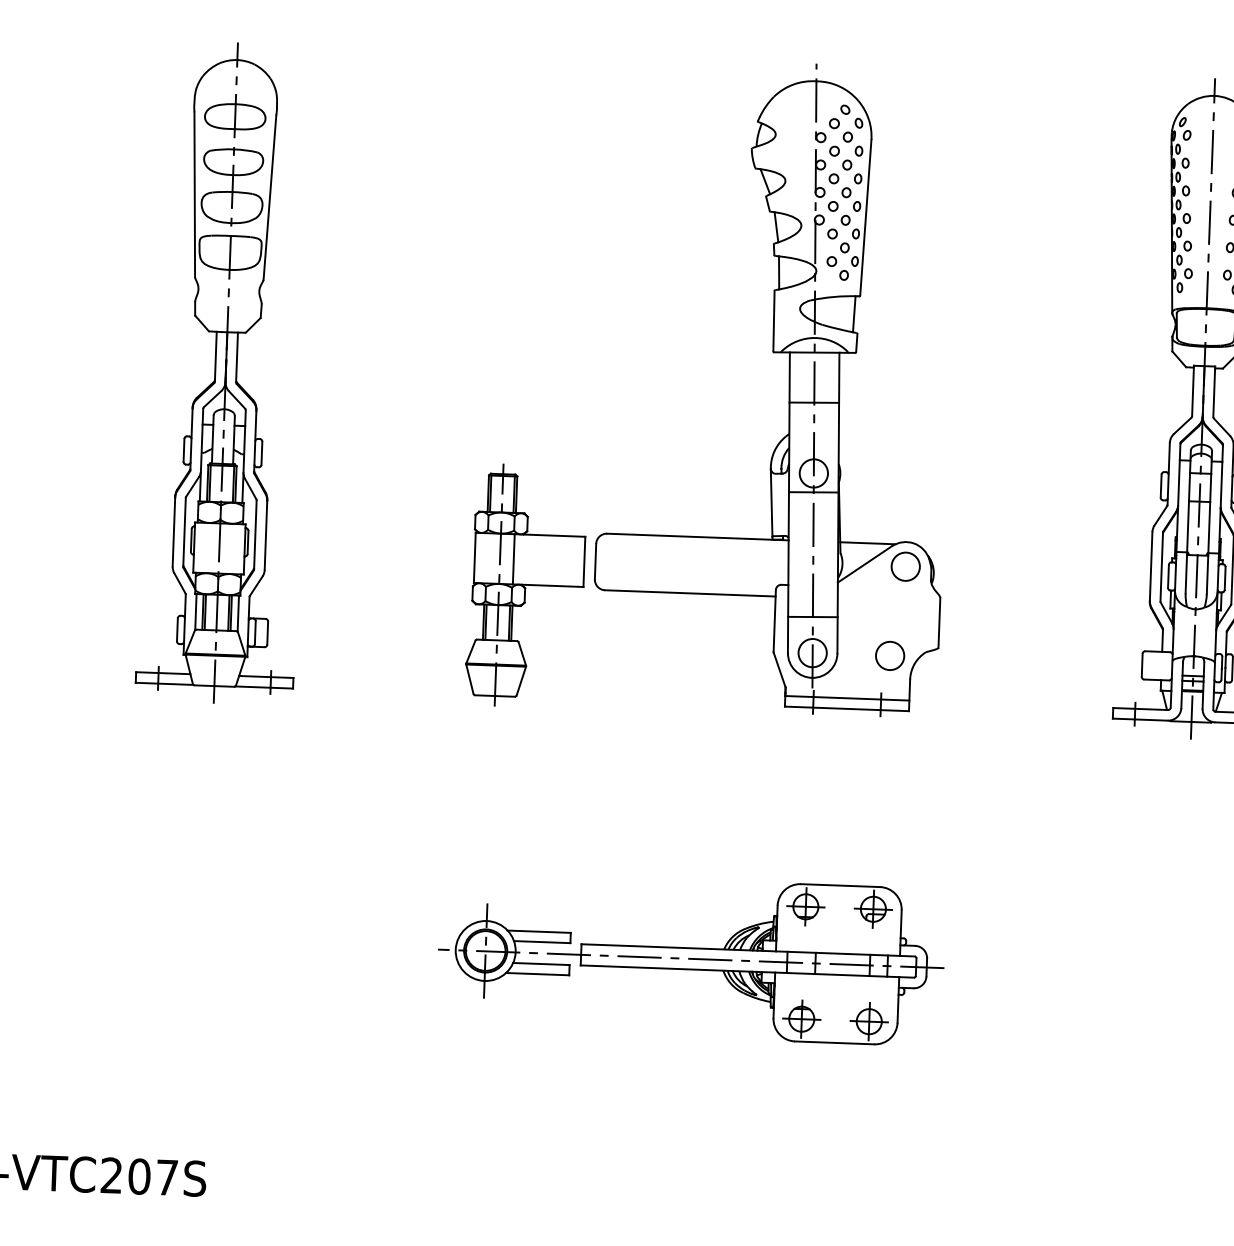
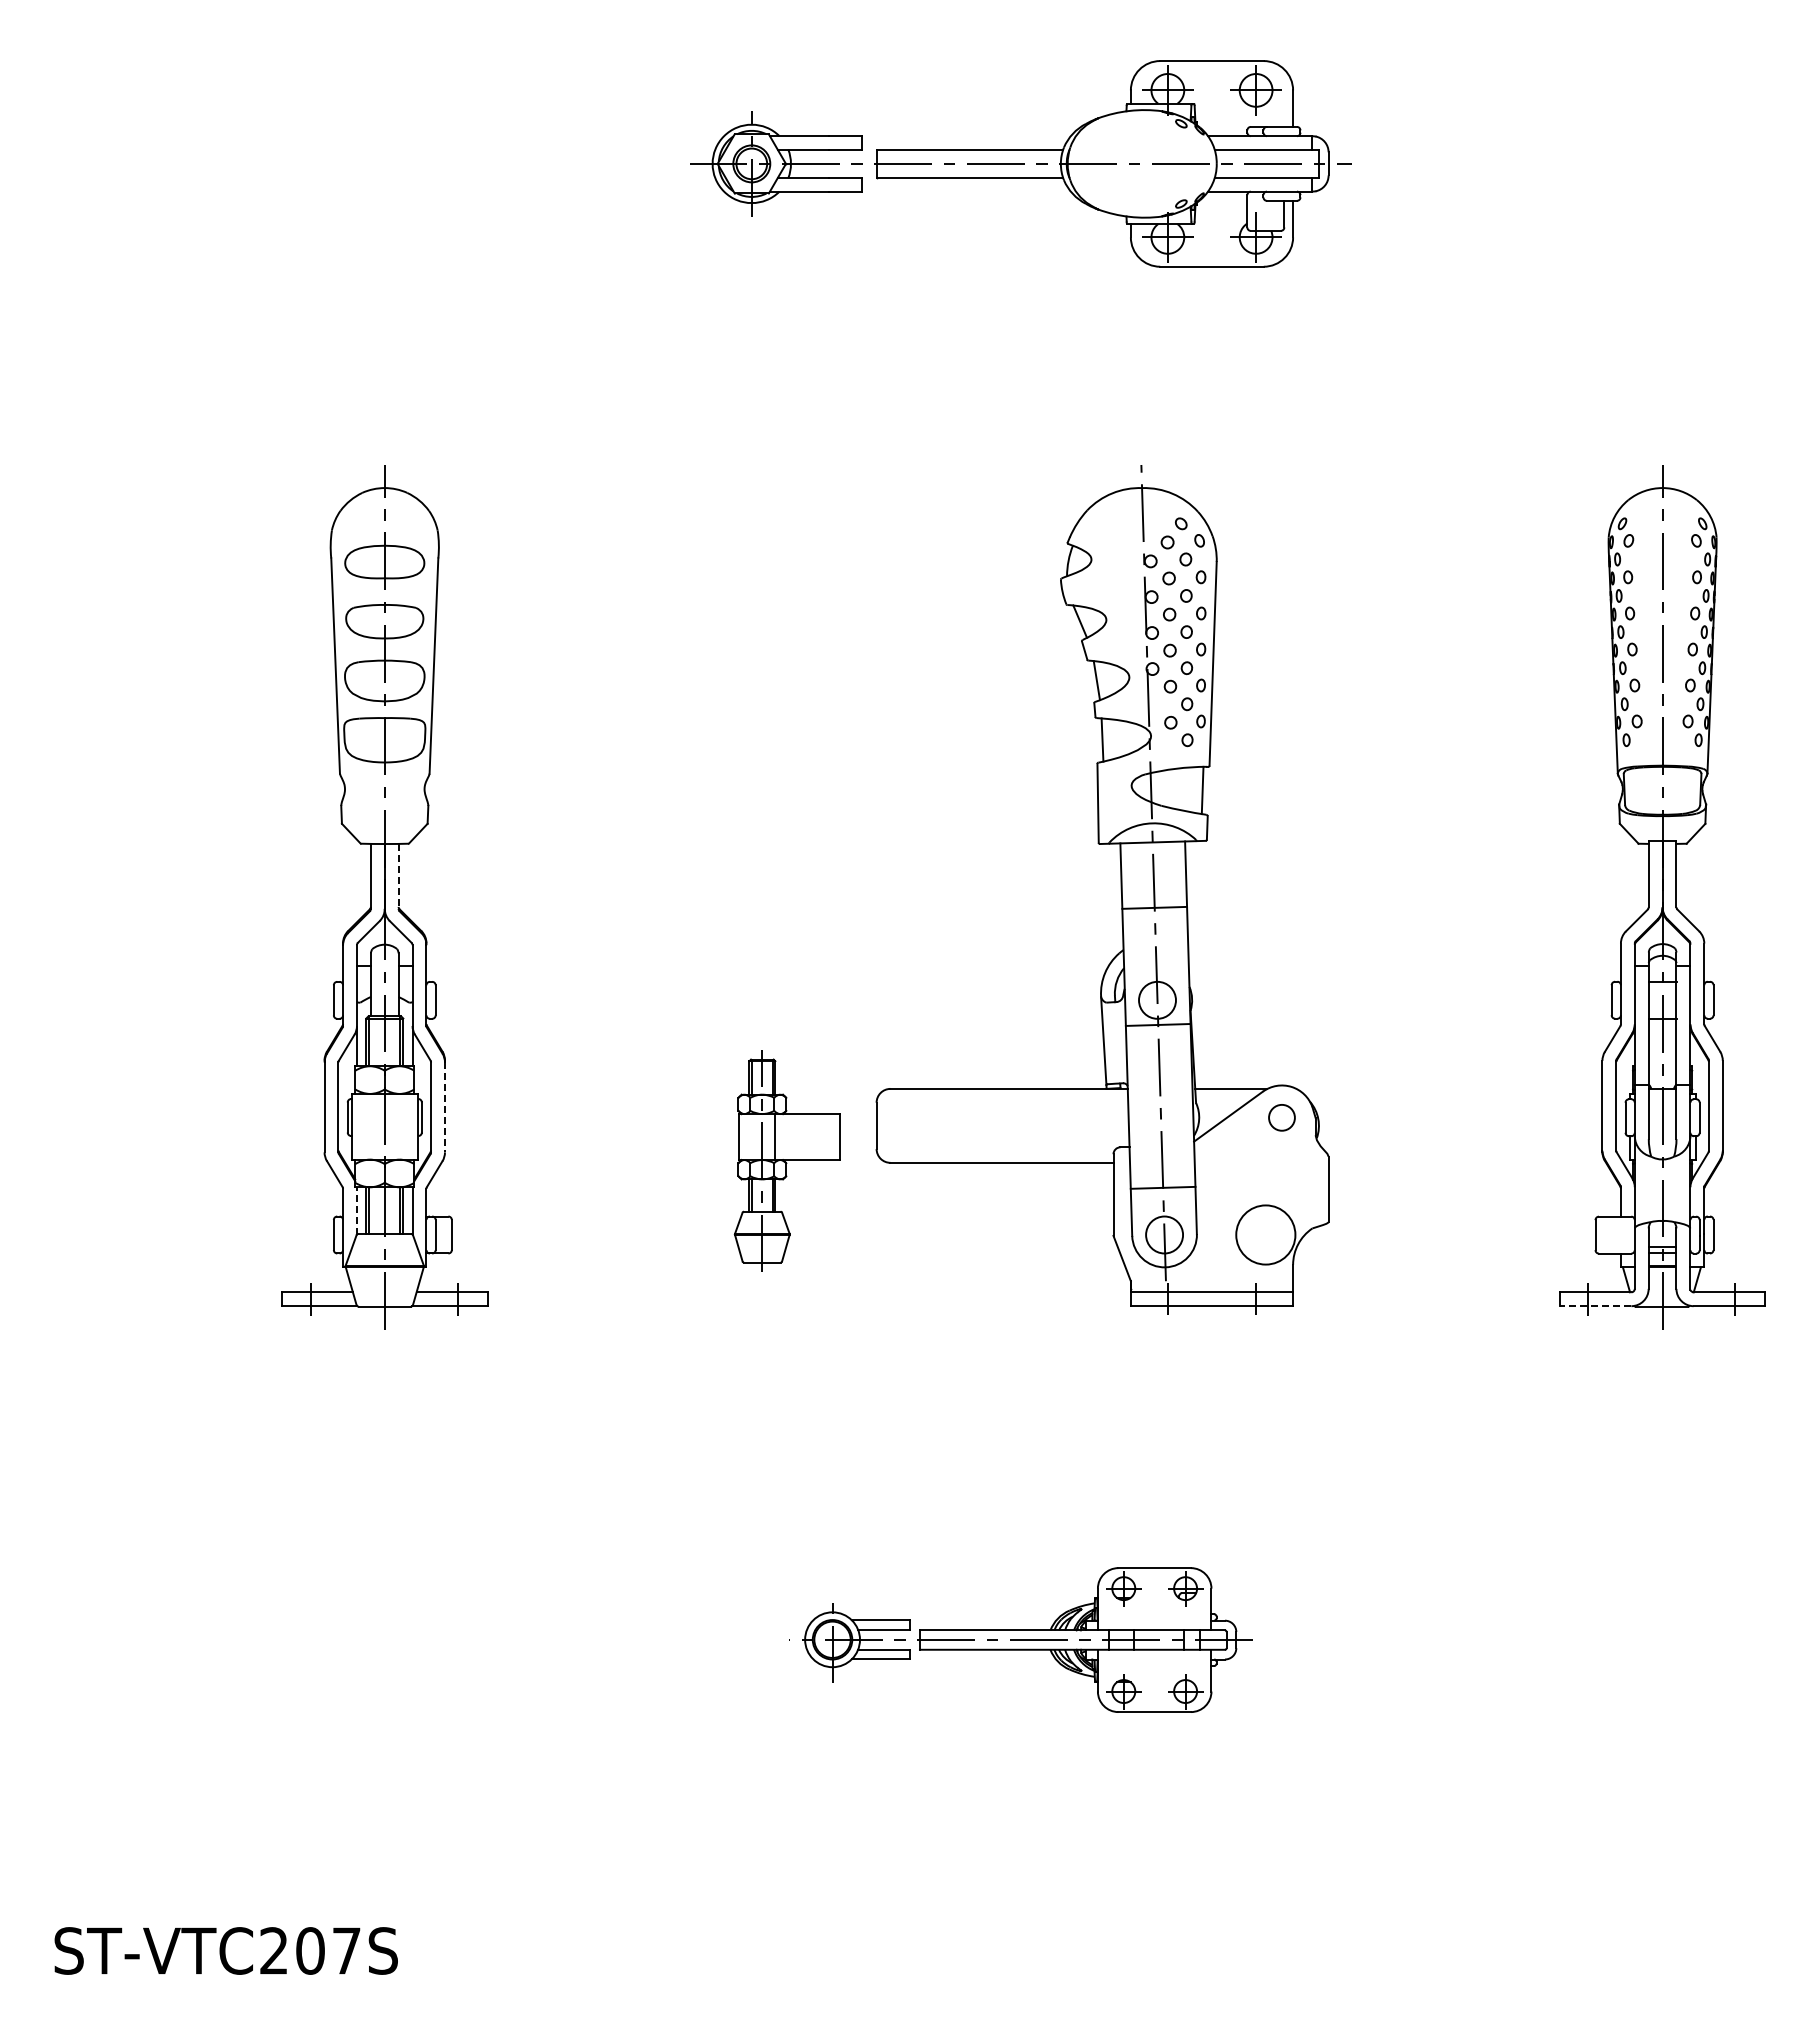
line: (236, 357) -> (398, 876), solid -> dashed
line: (265, 535) -> (444, 1107), solid -> dashed
circle: (905, 566) -> (1281, 1117), size x0.7
part: (525, 585) -> (786, 1160), size x0.7
line: (196, 611) -> (357, 1210), solid -> dashed
circle: (889, 655) -> (1265, 1234), size x1.6
line: (1140, 719) -> (1595, 1306), solid -> dashed
part: (691, 958) -> (1020, 1639), size x0.7

